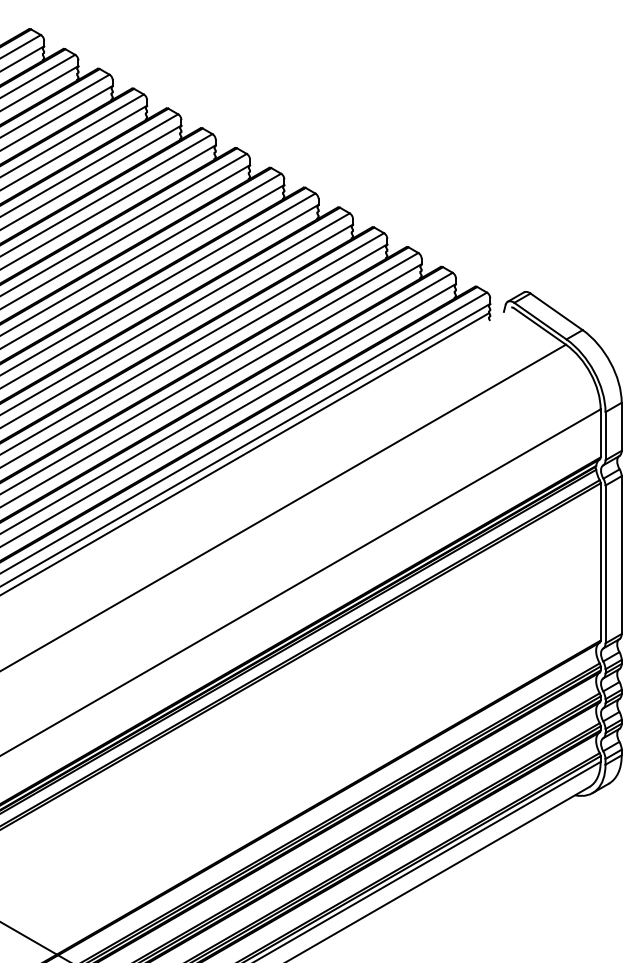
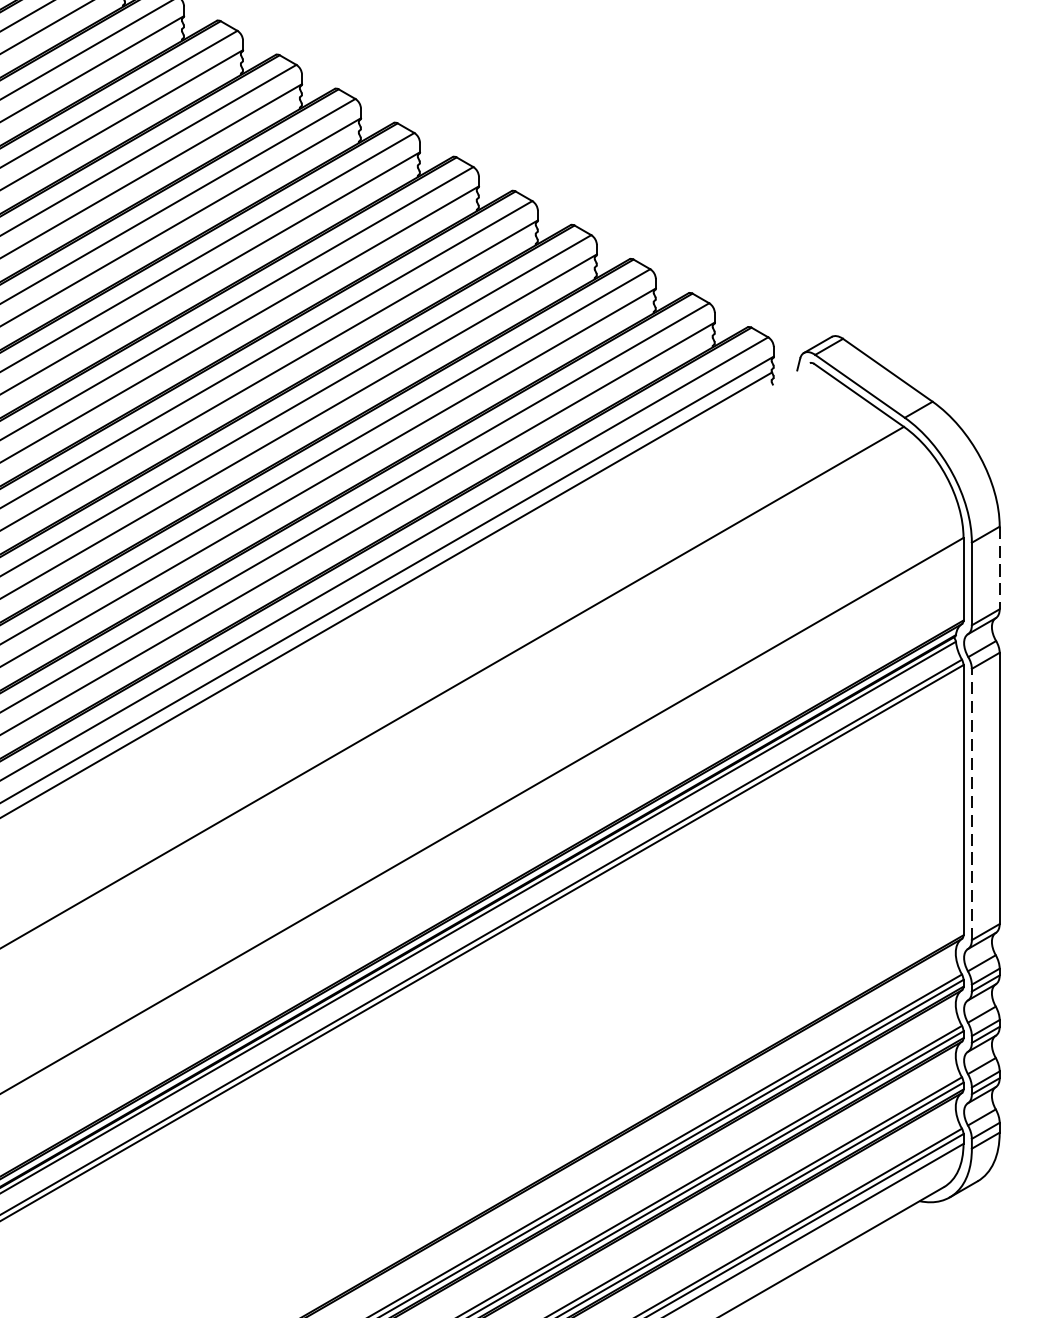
line: (621, 427) -> (999, 569), solid -> dashed
line: (605, 564) -> (971, 804), solid -> dashed

